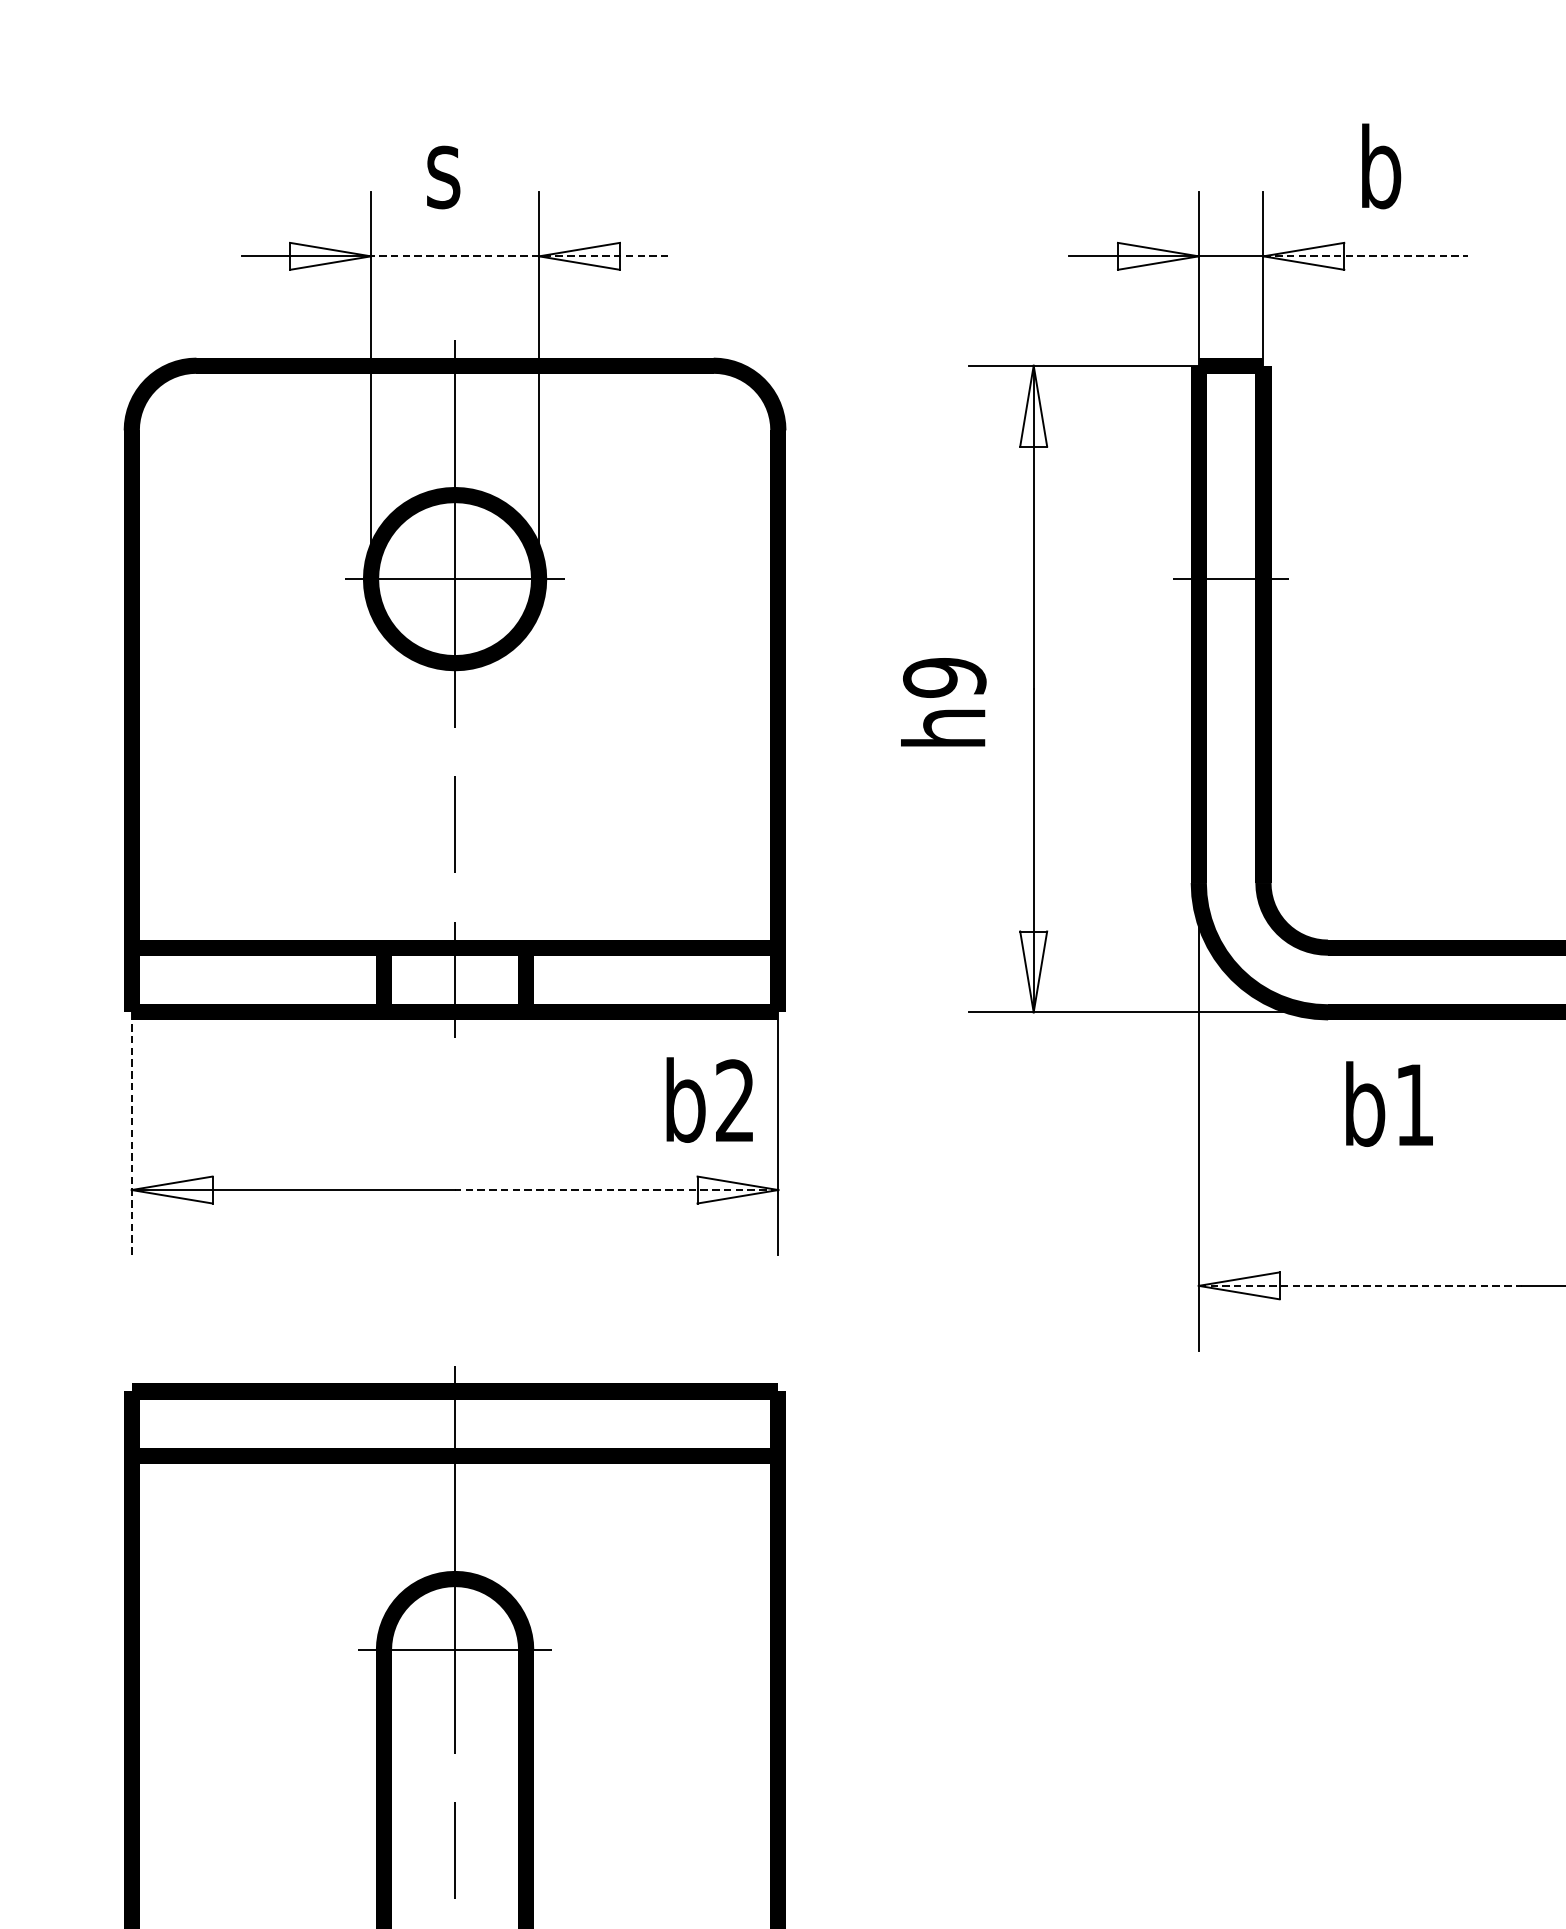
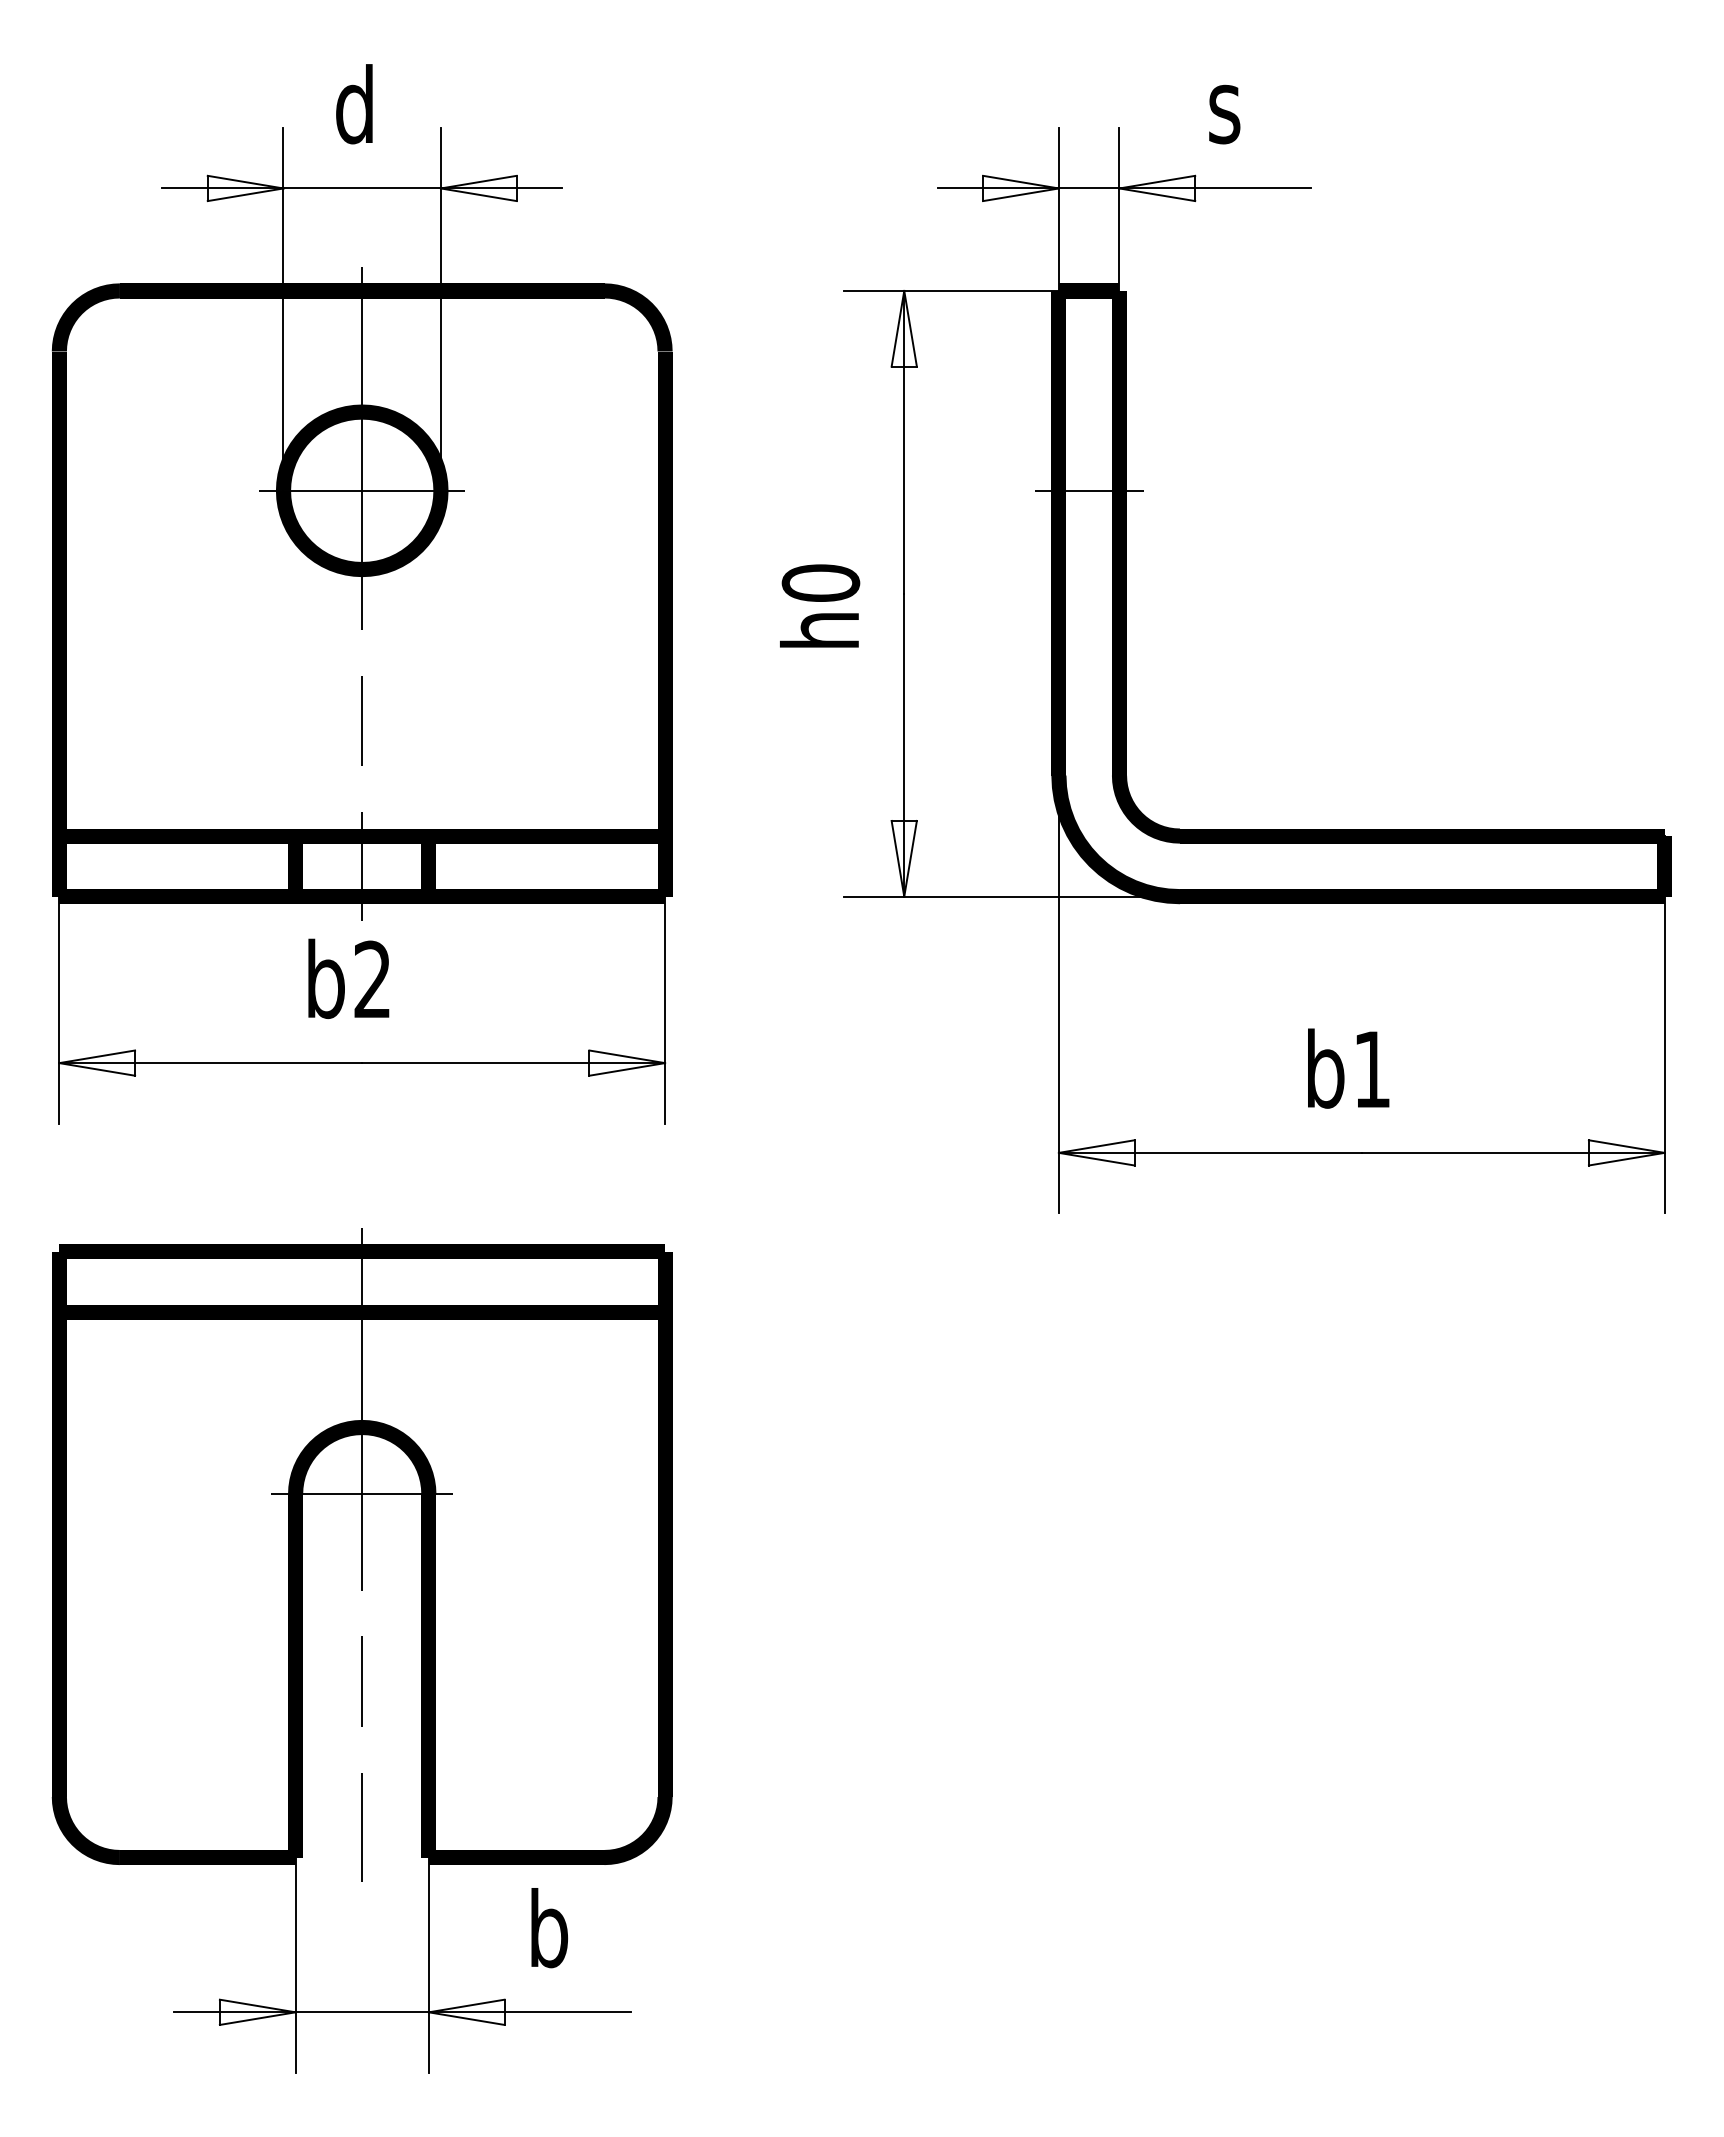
text: (446, 166) -> (354, 104), s -> d
text: (1379, 166) -> (1228, 104), b -> s
line: (519, 256) -> (422, 188), dashed -> solid
line: (1365, 256) -> (1215, 188), dashed -> solid
text: (944, 678) -> (820, 583), h9 -> h0
text: (709, 1099) -> (348, 978), moved
text: (1389, 1103) -> (1348, 1068), moved
line: (131, 1133) -> (59, 1010), dashed -> solid
line: (616, 1190) -> (513, 1063), dashed -> solid
line: (1360, 1285) -> (1210, 1152), dashed -> solid

